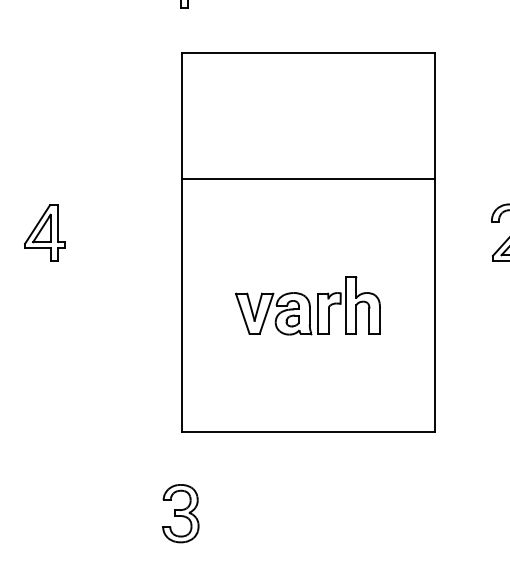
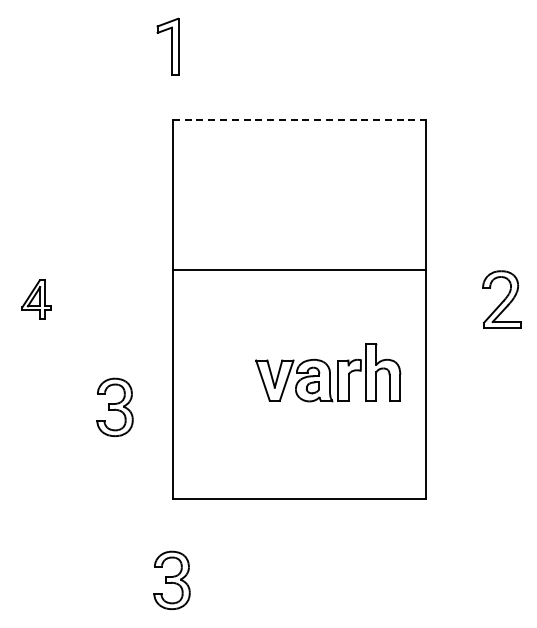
line: (308, 52) -> (299, 119), solid -> dashed
line: (307, 179) -> (298, 270), moved
part: (45, 232) -> (36, 299), size x0.7
part: (308, 305) -> (328, 372), moved
part: (123, 339) -> (114, 406), added

